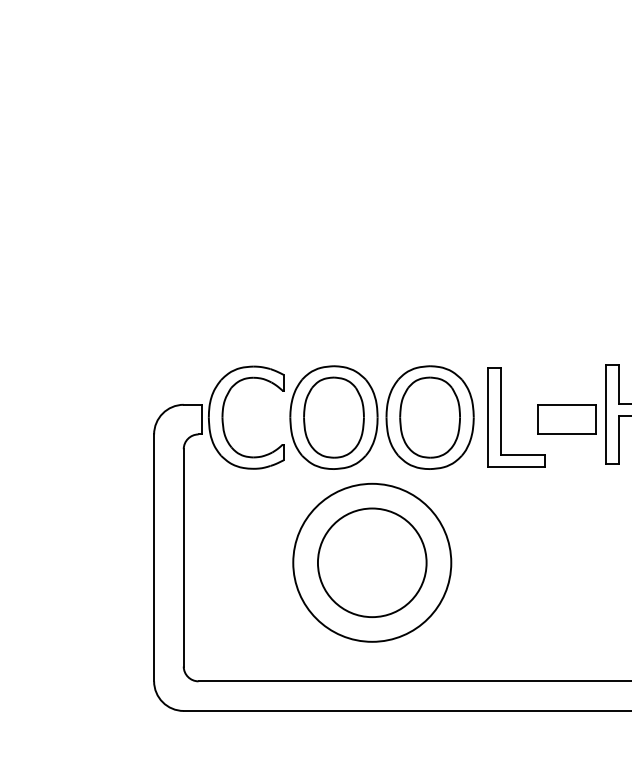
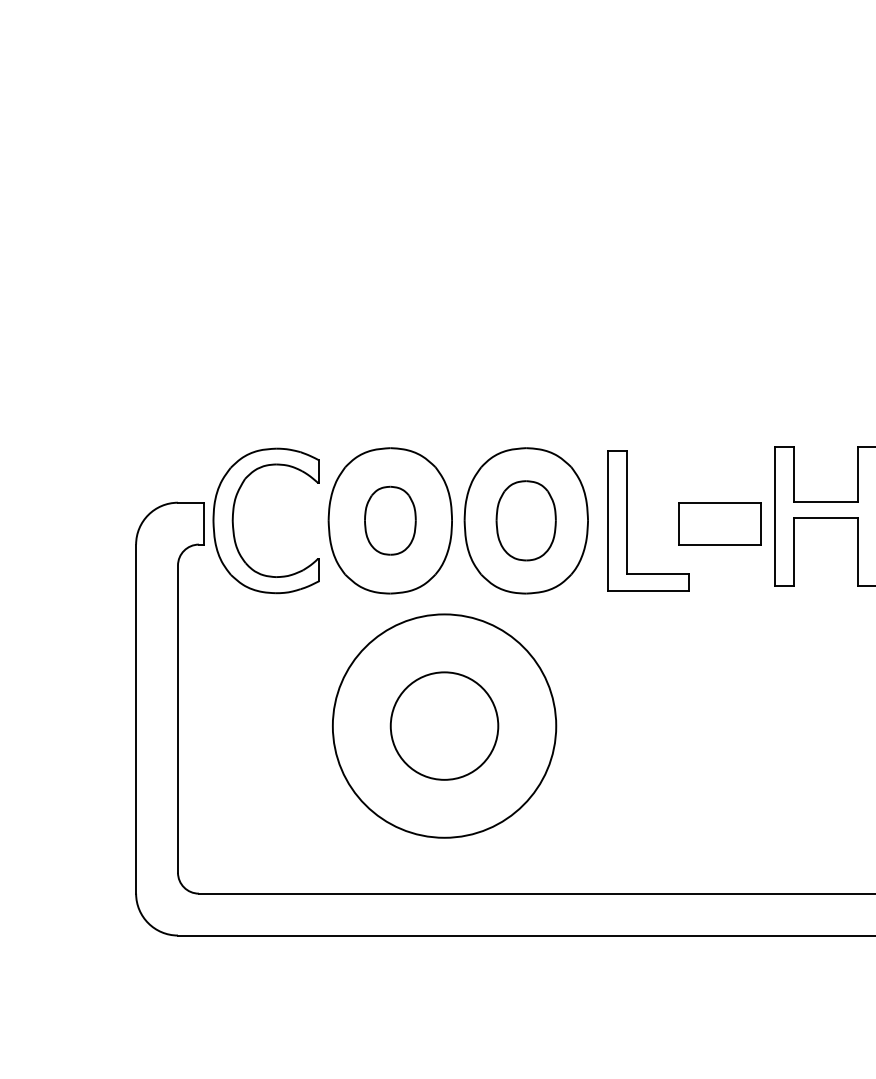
part: (333, 417) -> (389, 520), size x0.6
part: (429, 417) -> (525, 520), size x0.7
circle: (371, 562) -> (443, 725), size x0.7

